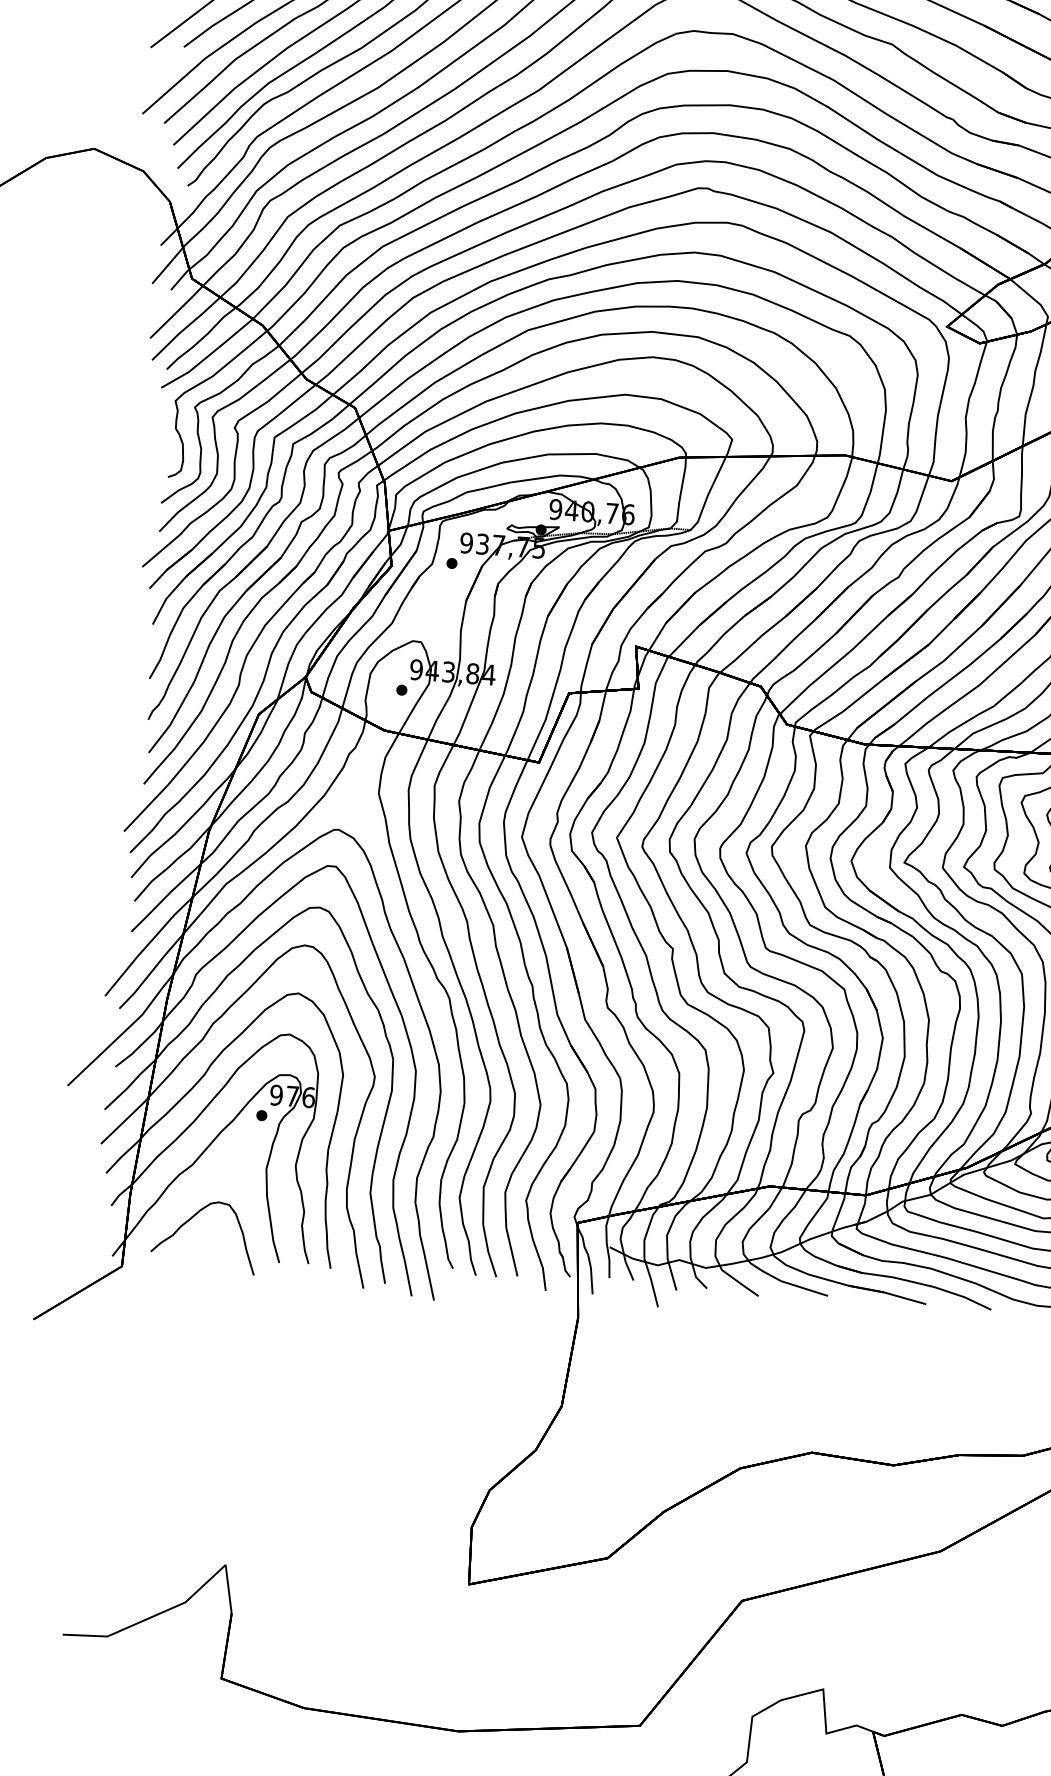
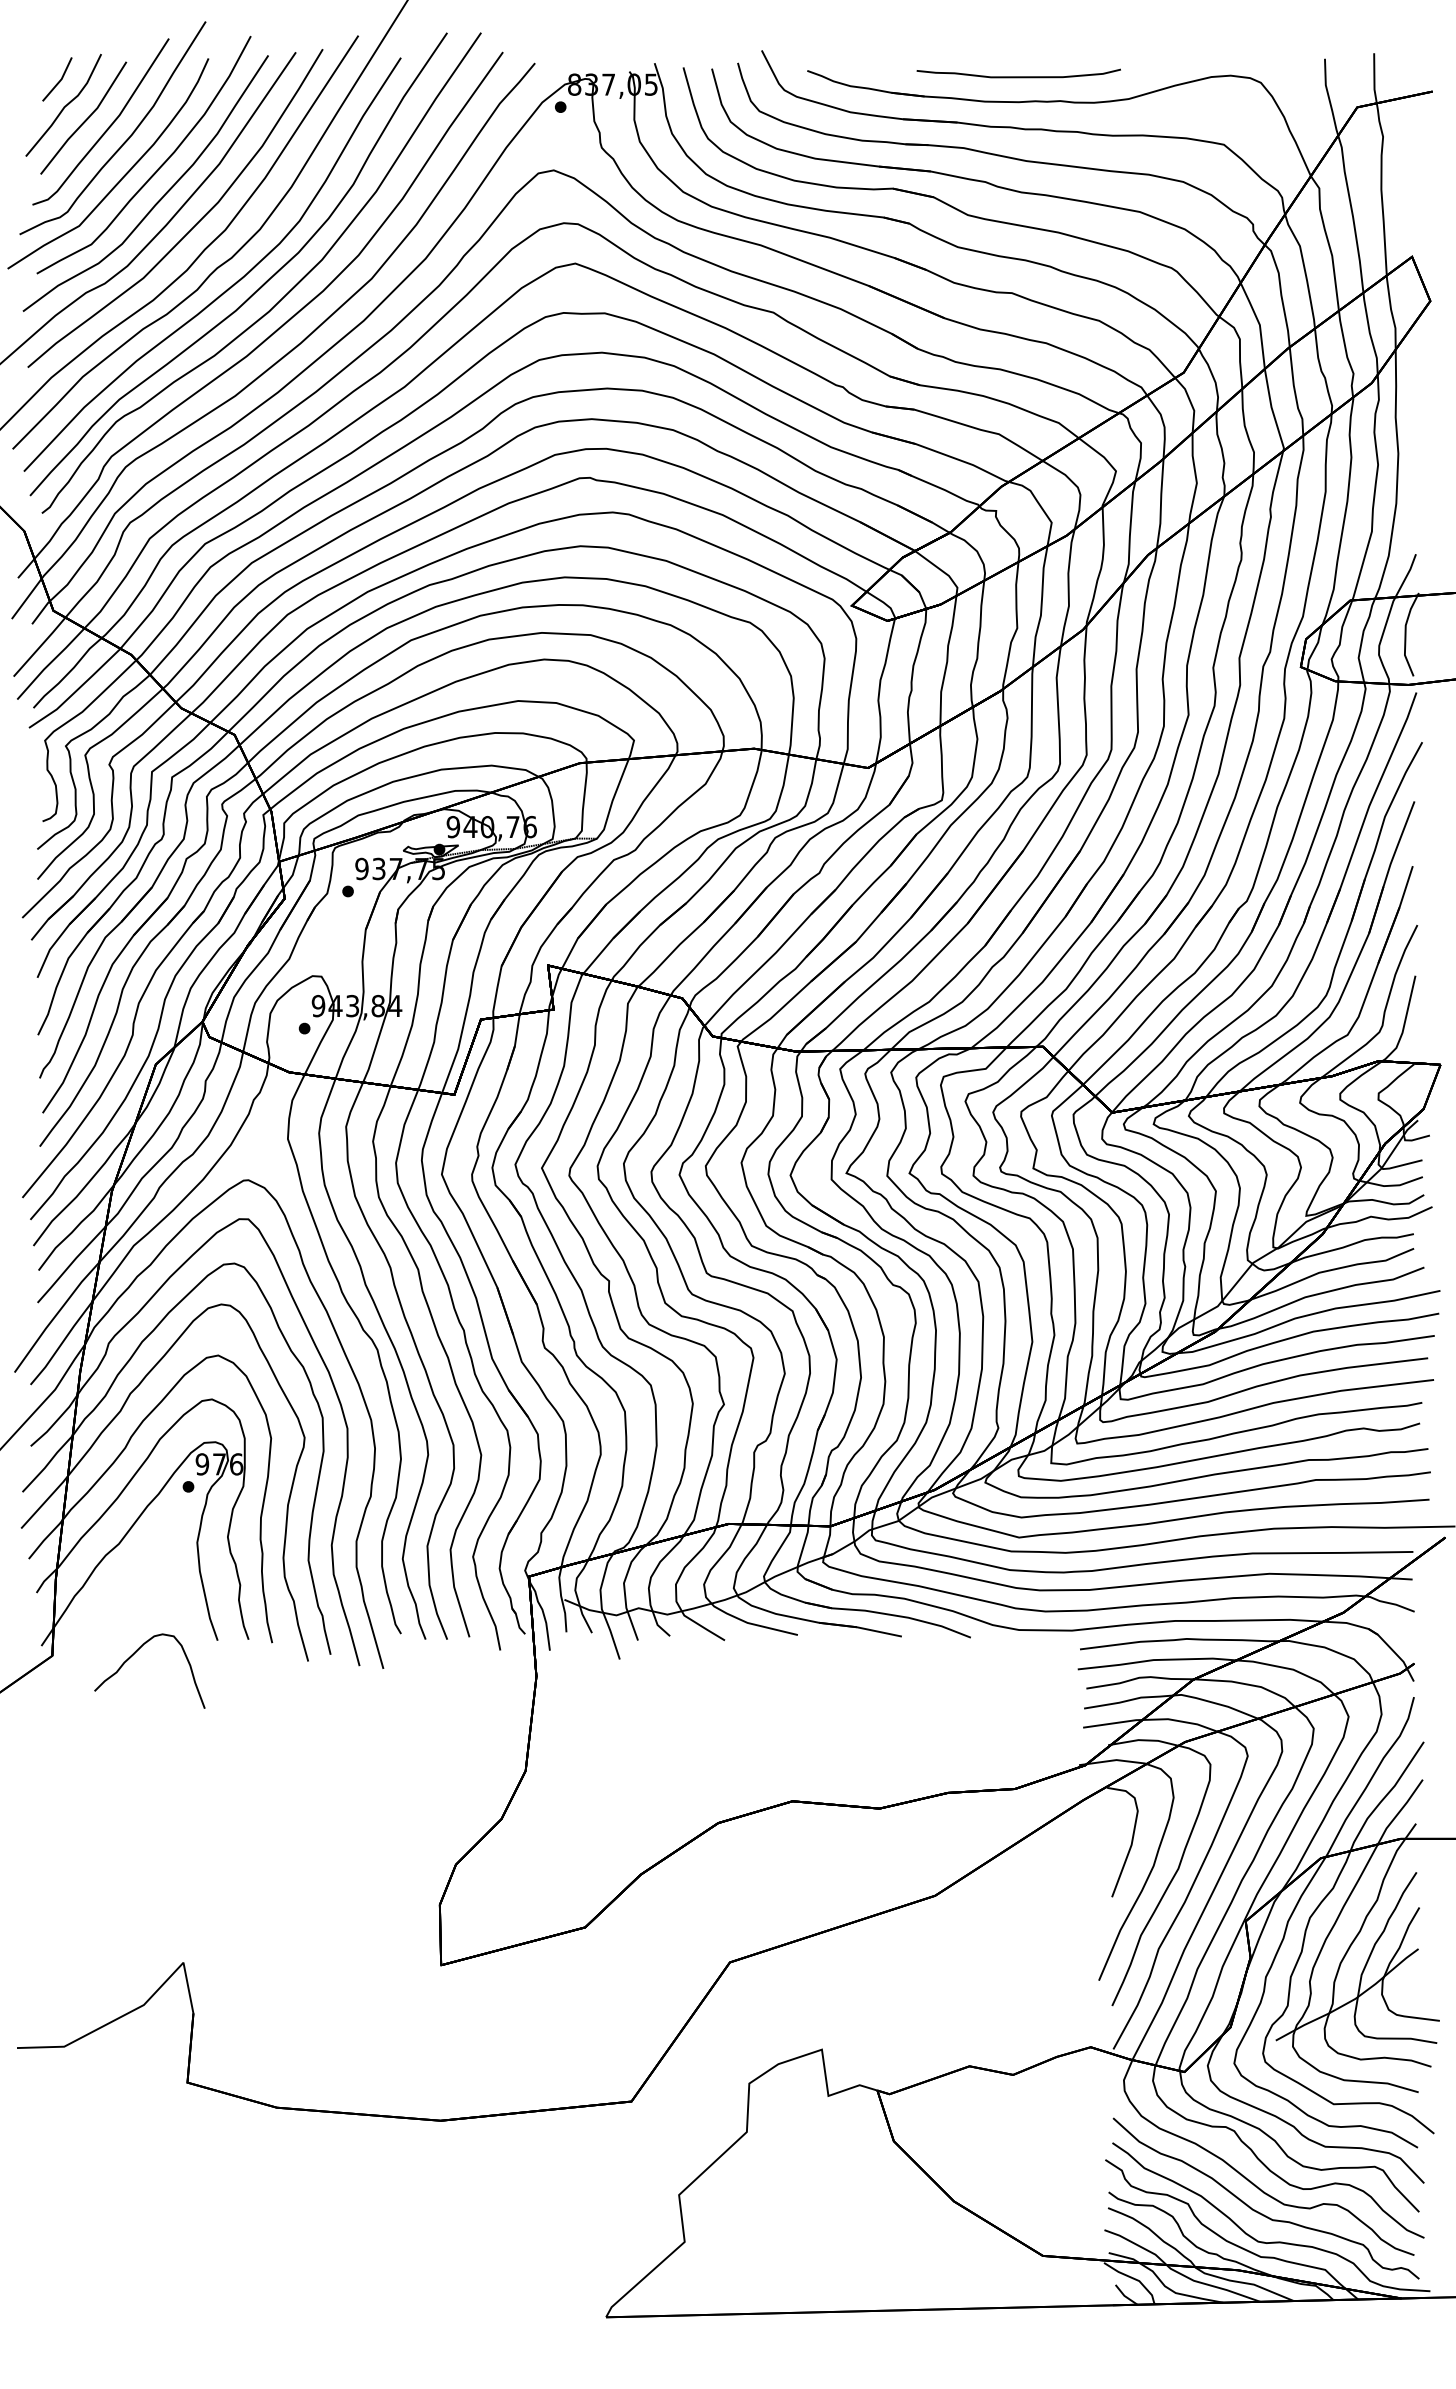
curve: (190, 1219) -> (134, 1654), moved

